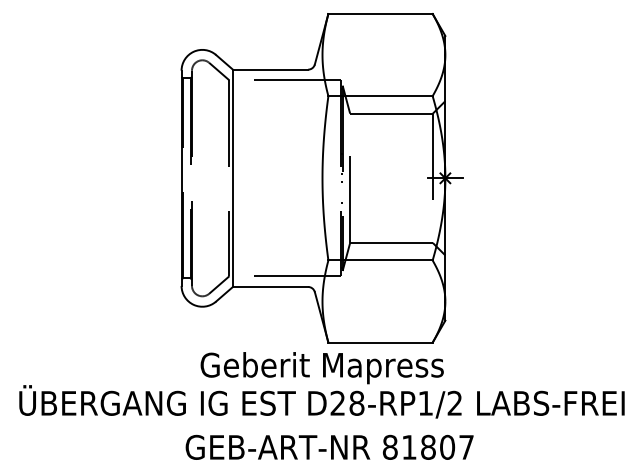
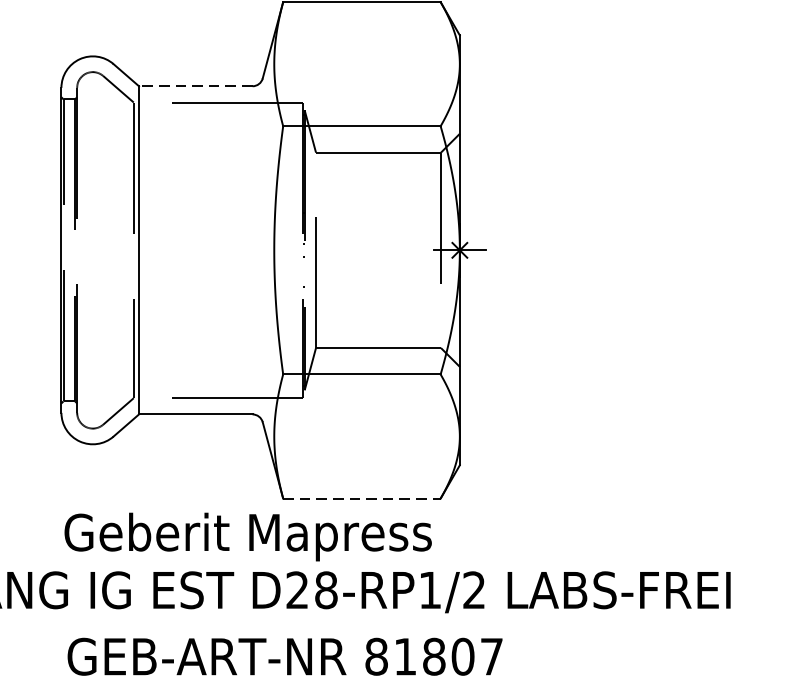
line: (270, 69) -> (195, 86), solid -> dashed
line: (381, 342) -> (363, 498), solid -> dashed
text: (321, 368) -> (247, 537), moved

